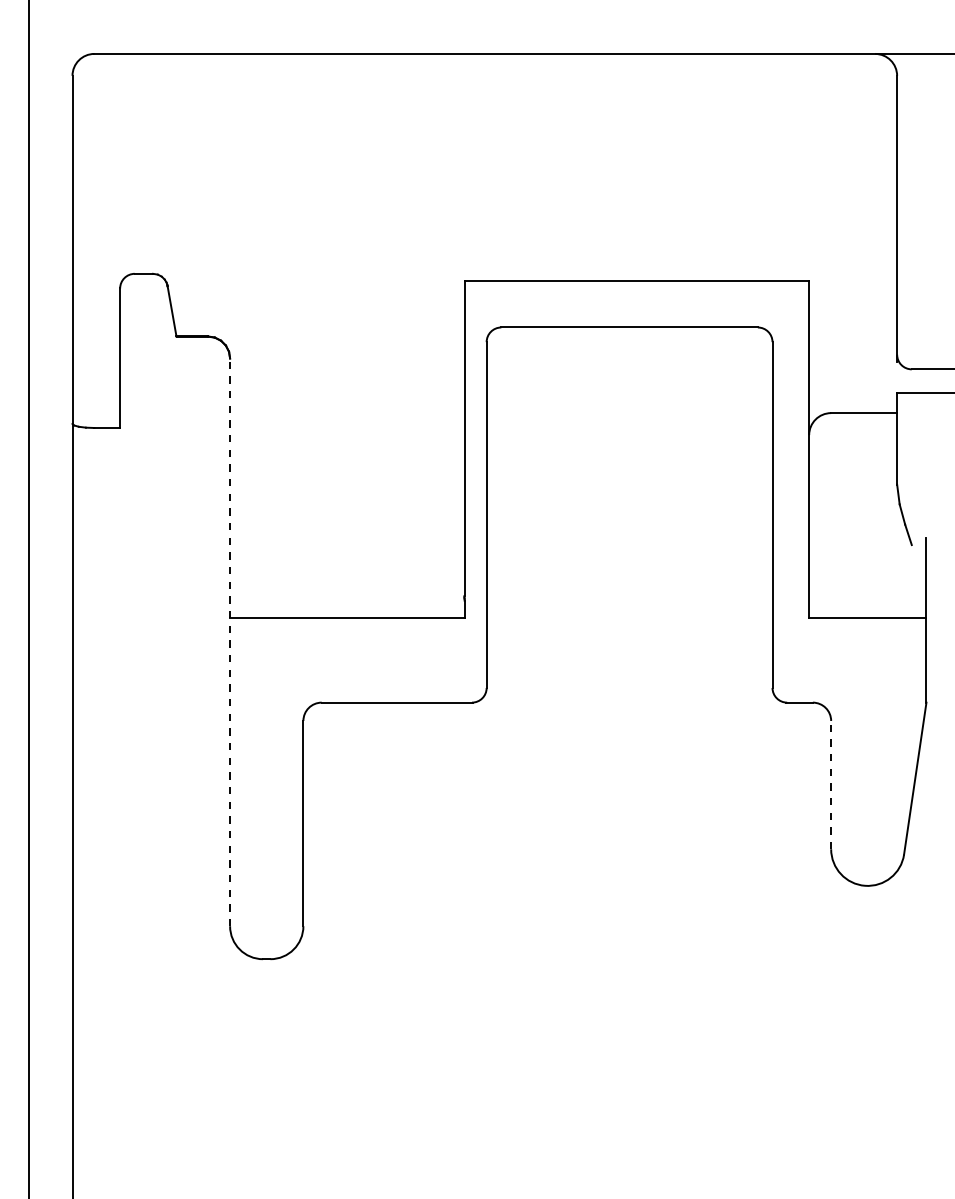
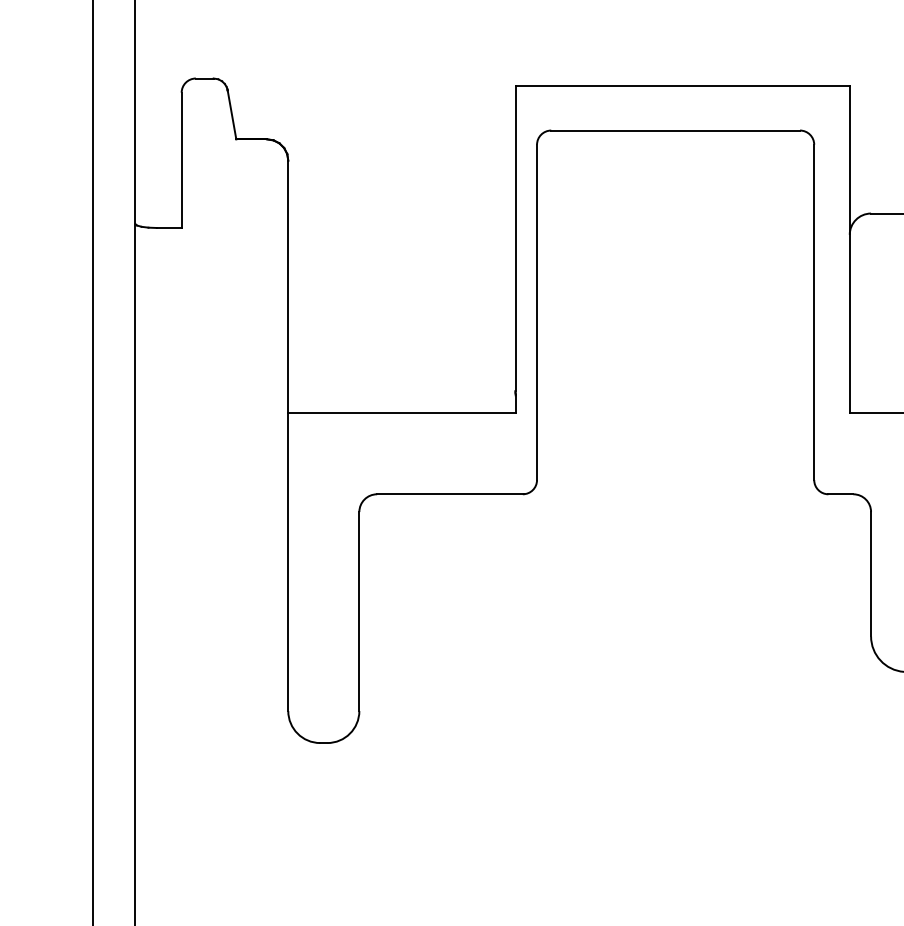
line: (230, 642) -> (288, 435), dashed -> solid
line: (831, 784) -> (871, 573), dashed -> solid

